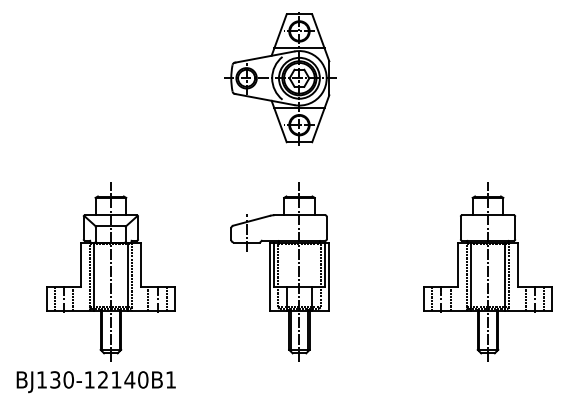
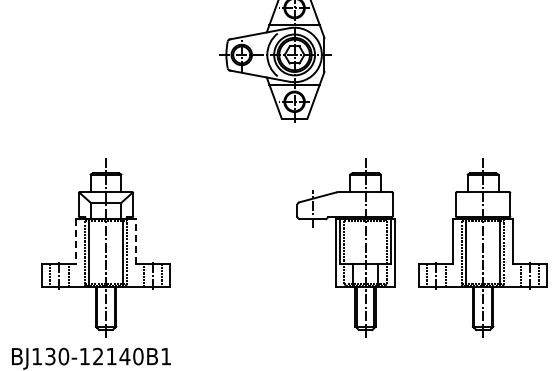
line: (140, 264) -> (135, 241), solid -> dashed
line: (81, 265) -> (76, 242), solid -> dashed
part: (279, 271) -> (345, 248), moved

